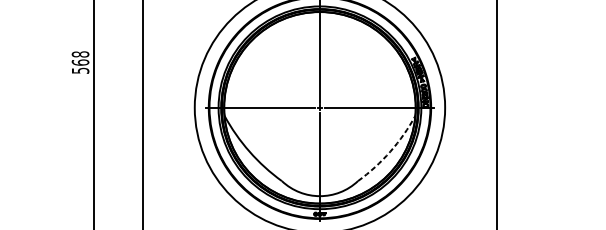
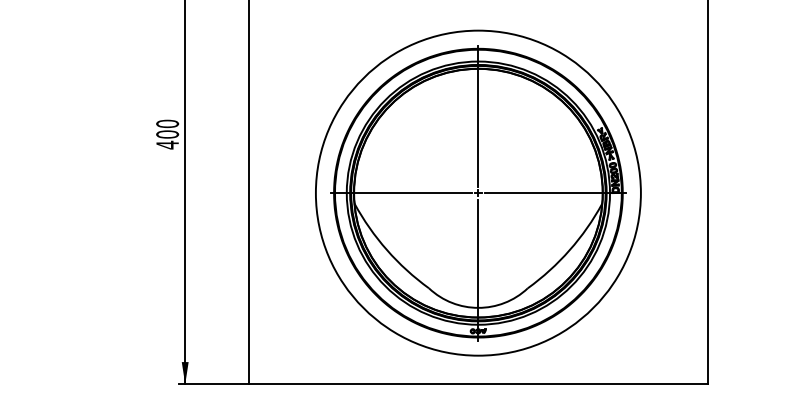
text: (80, 62) -> (167, 134), 568 -> 400
arc: (390, 151) -> (569, 250), dashed -> solid

